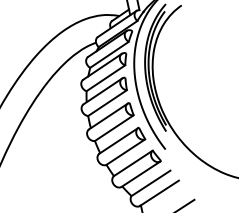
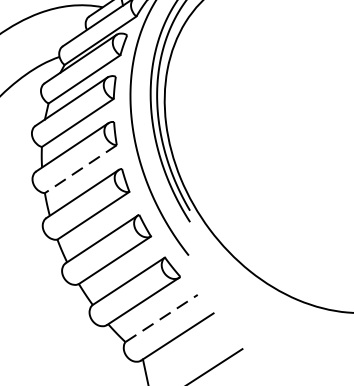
line: (107, 103) -> (80, 169), solid -> dashed
line: (151, 183) -> (162, 318), solid -> dashed

